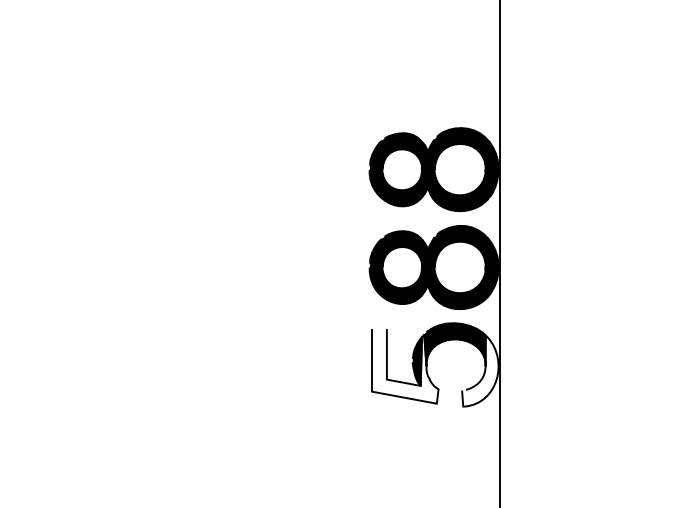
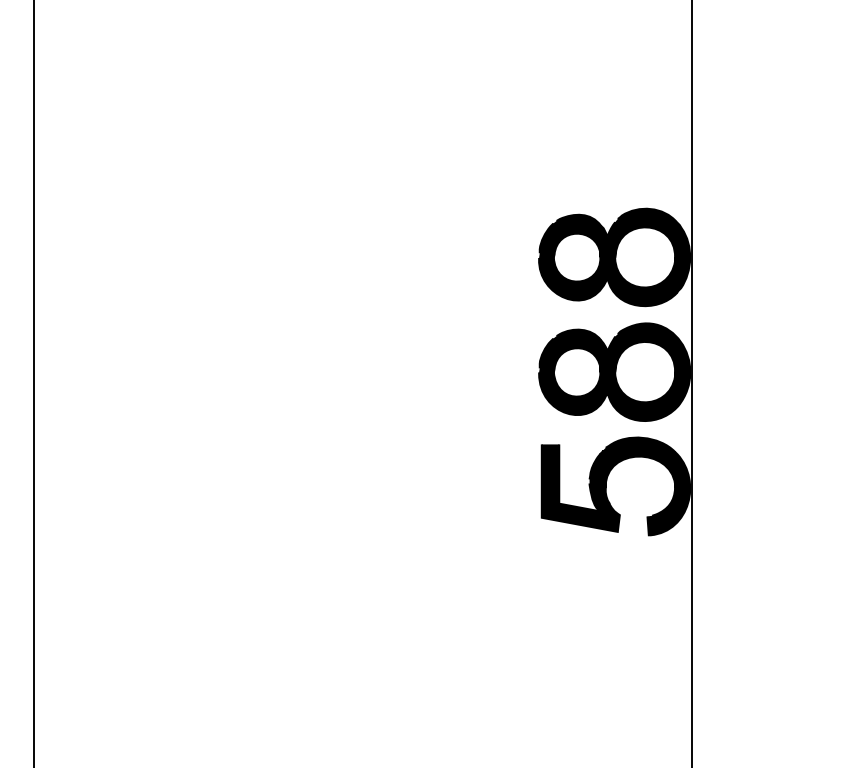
fill: (404, 365) -> (580, 487), added
fill: (480, 370) -> (668, 493), added

